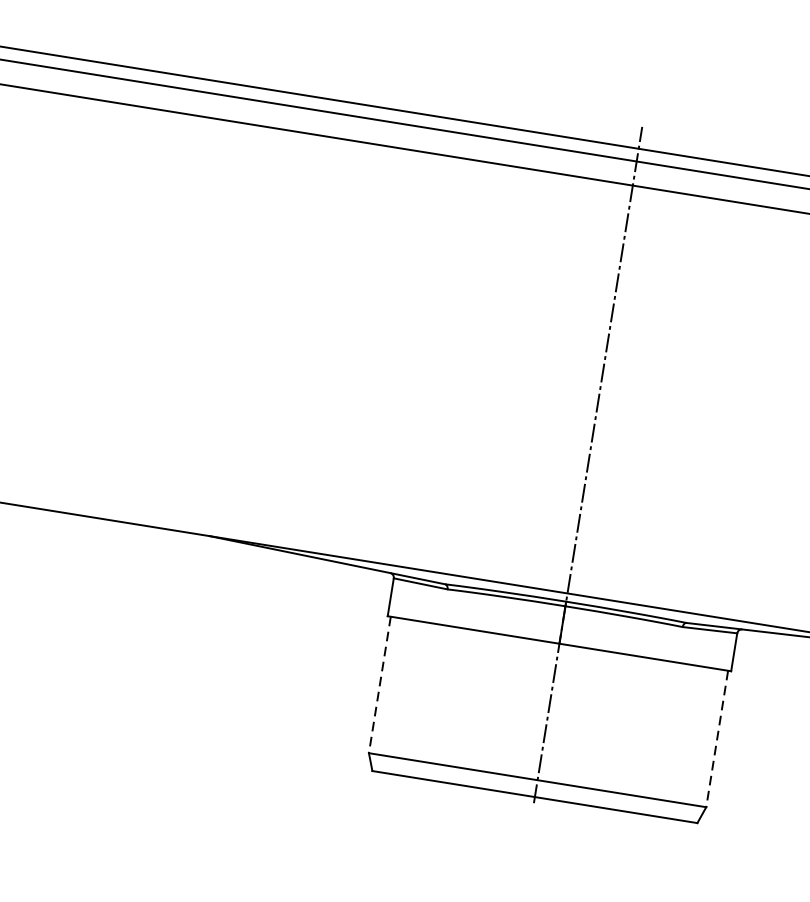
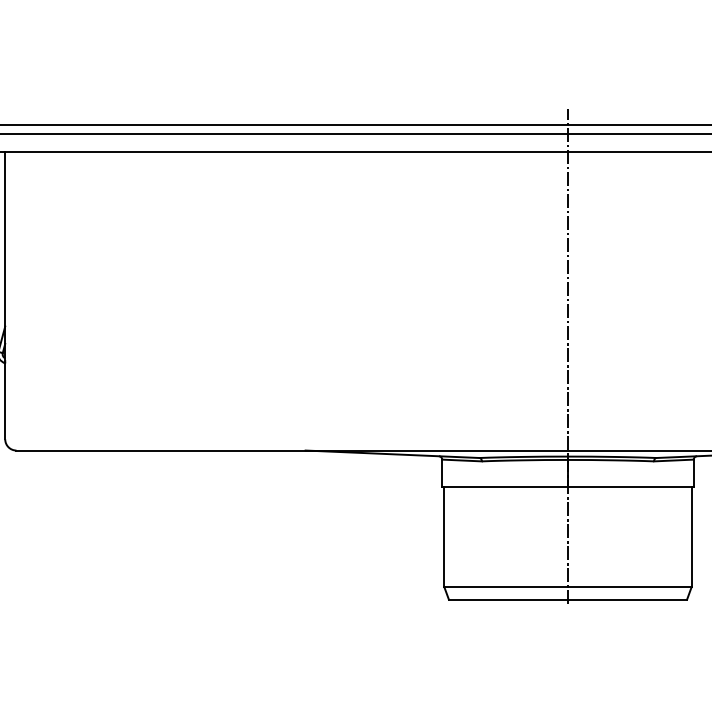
line: (379, 685) -> (444, 537), dashed -> solid
line: (717, 739) -> (691, 537), dashed -> solid

